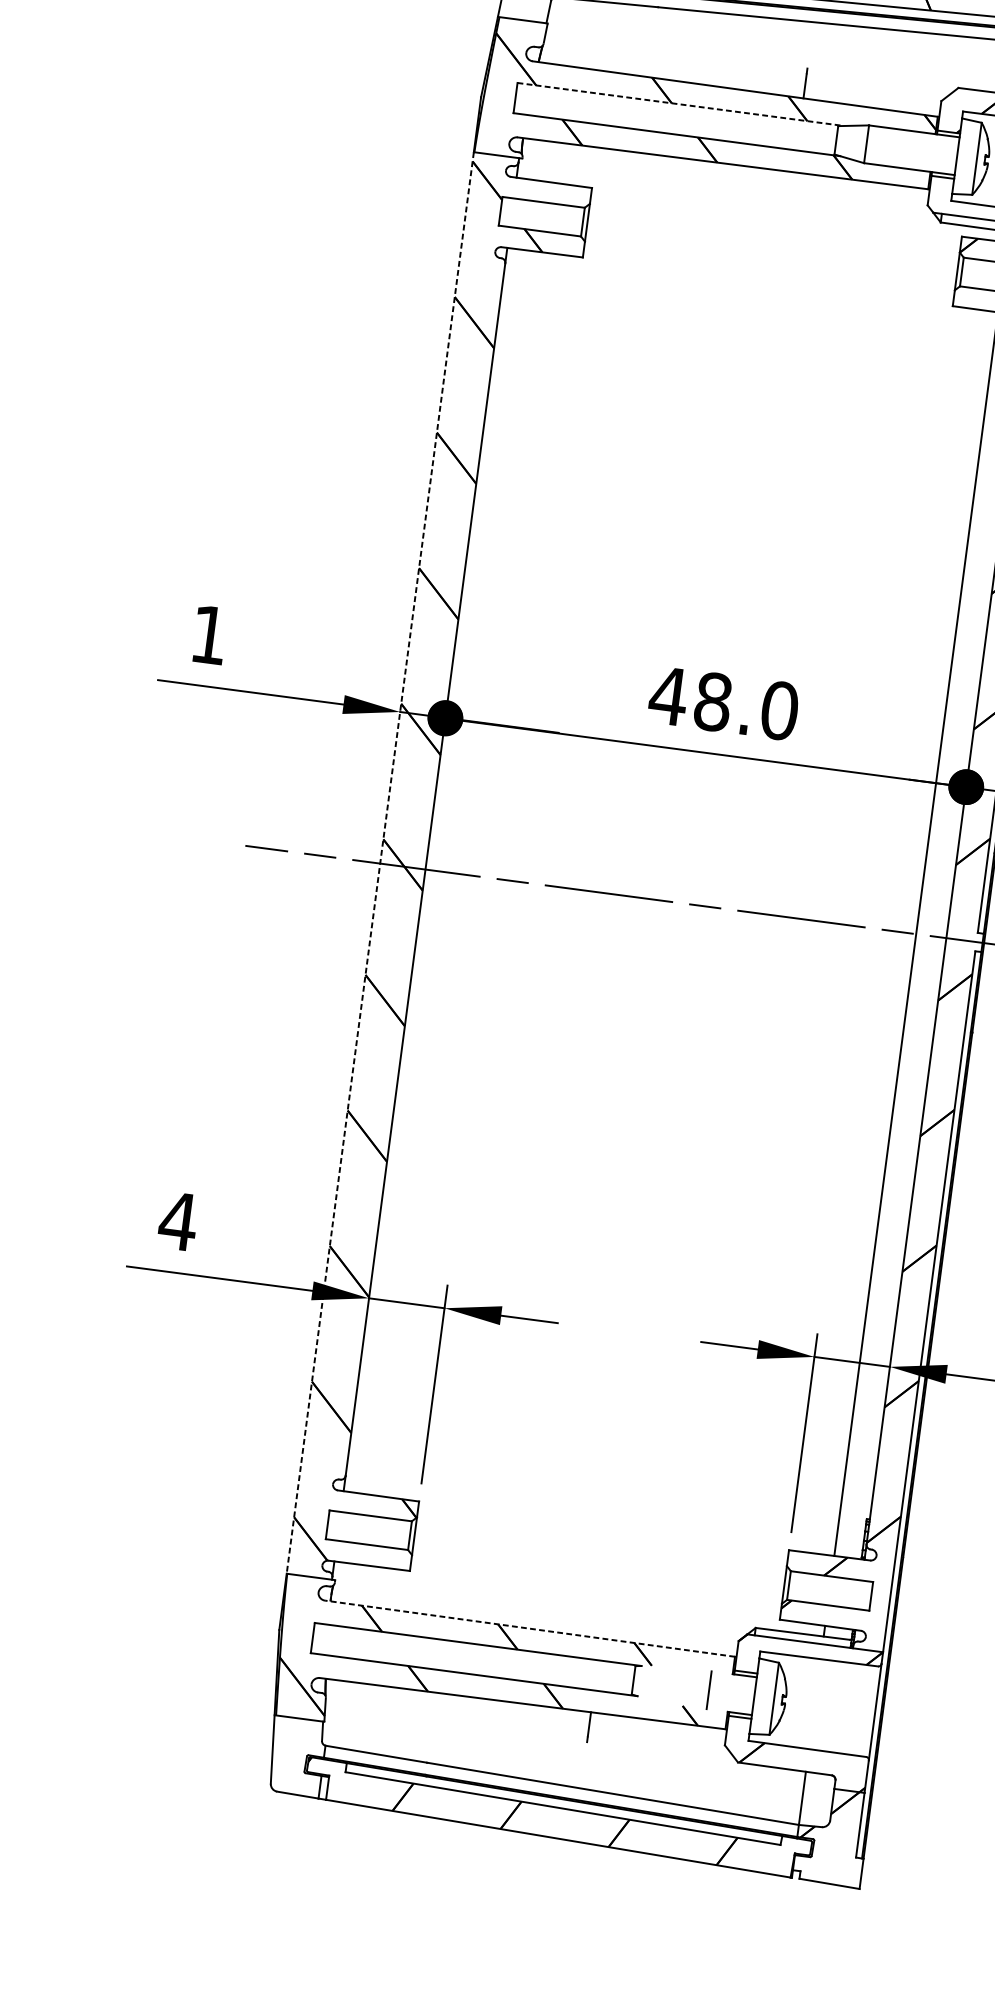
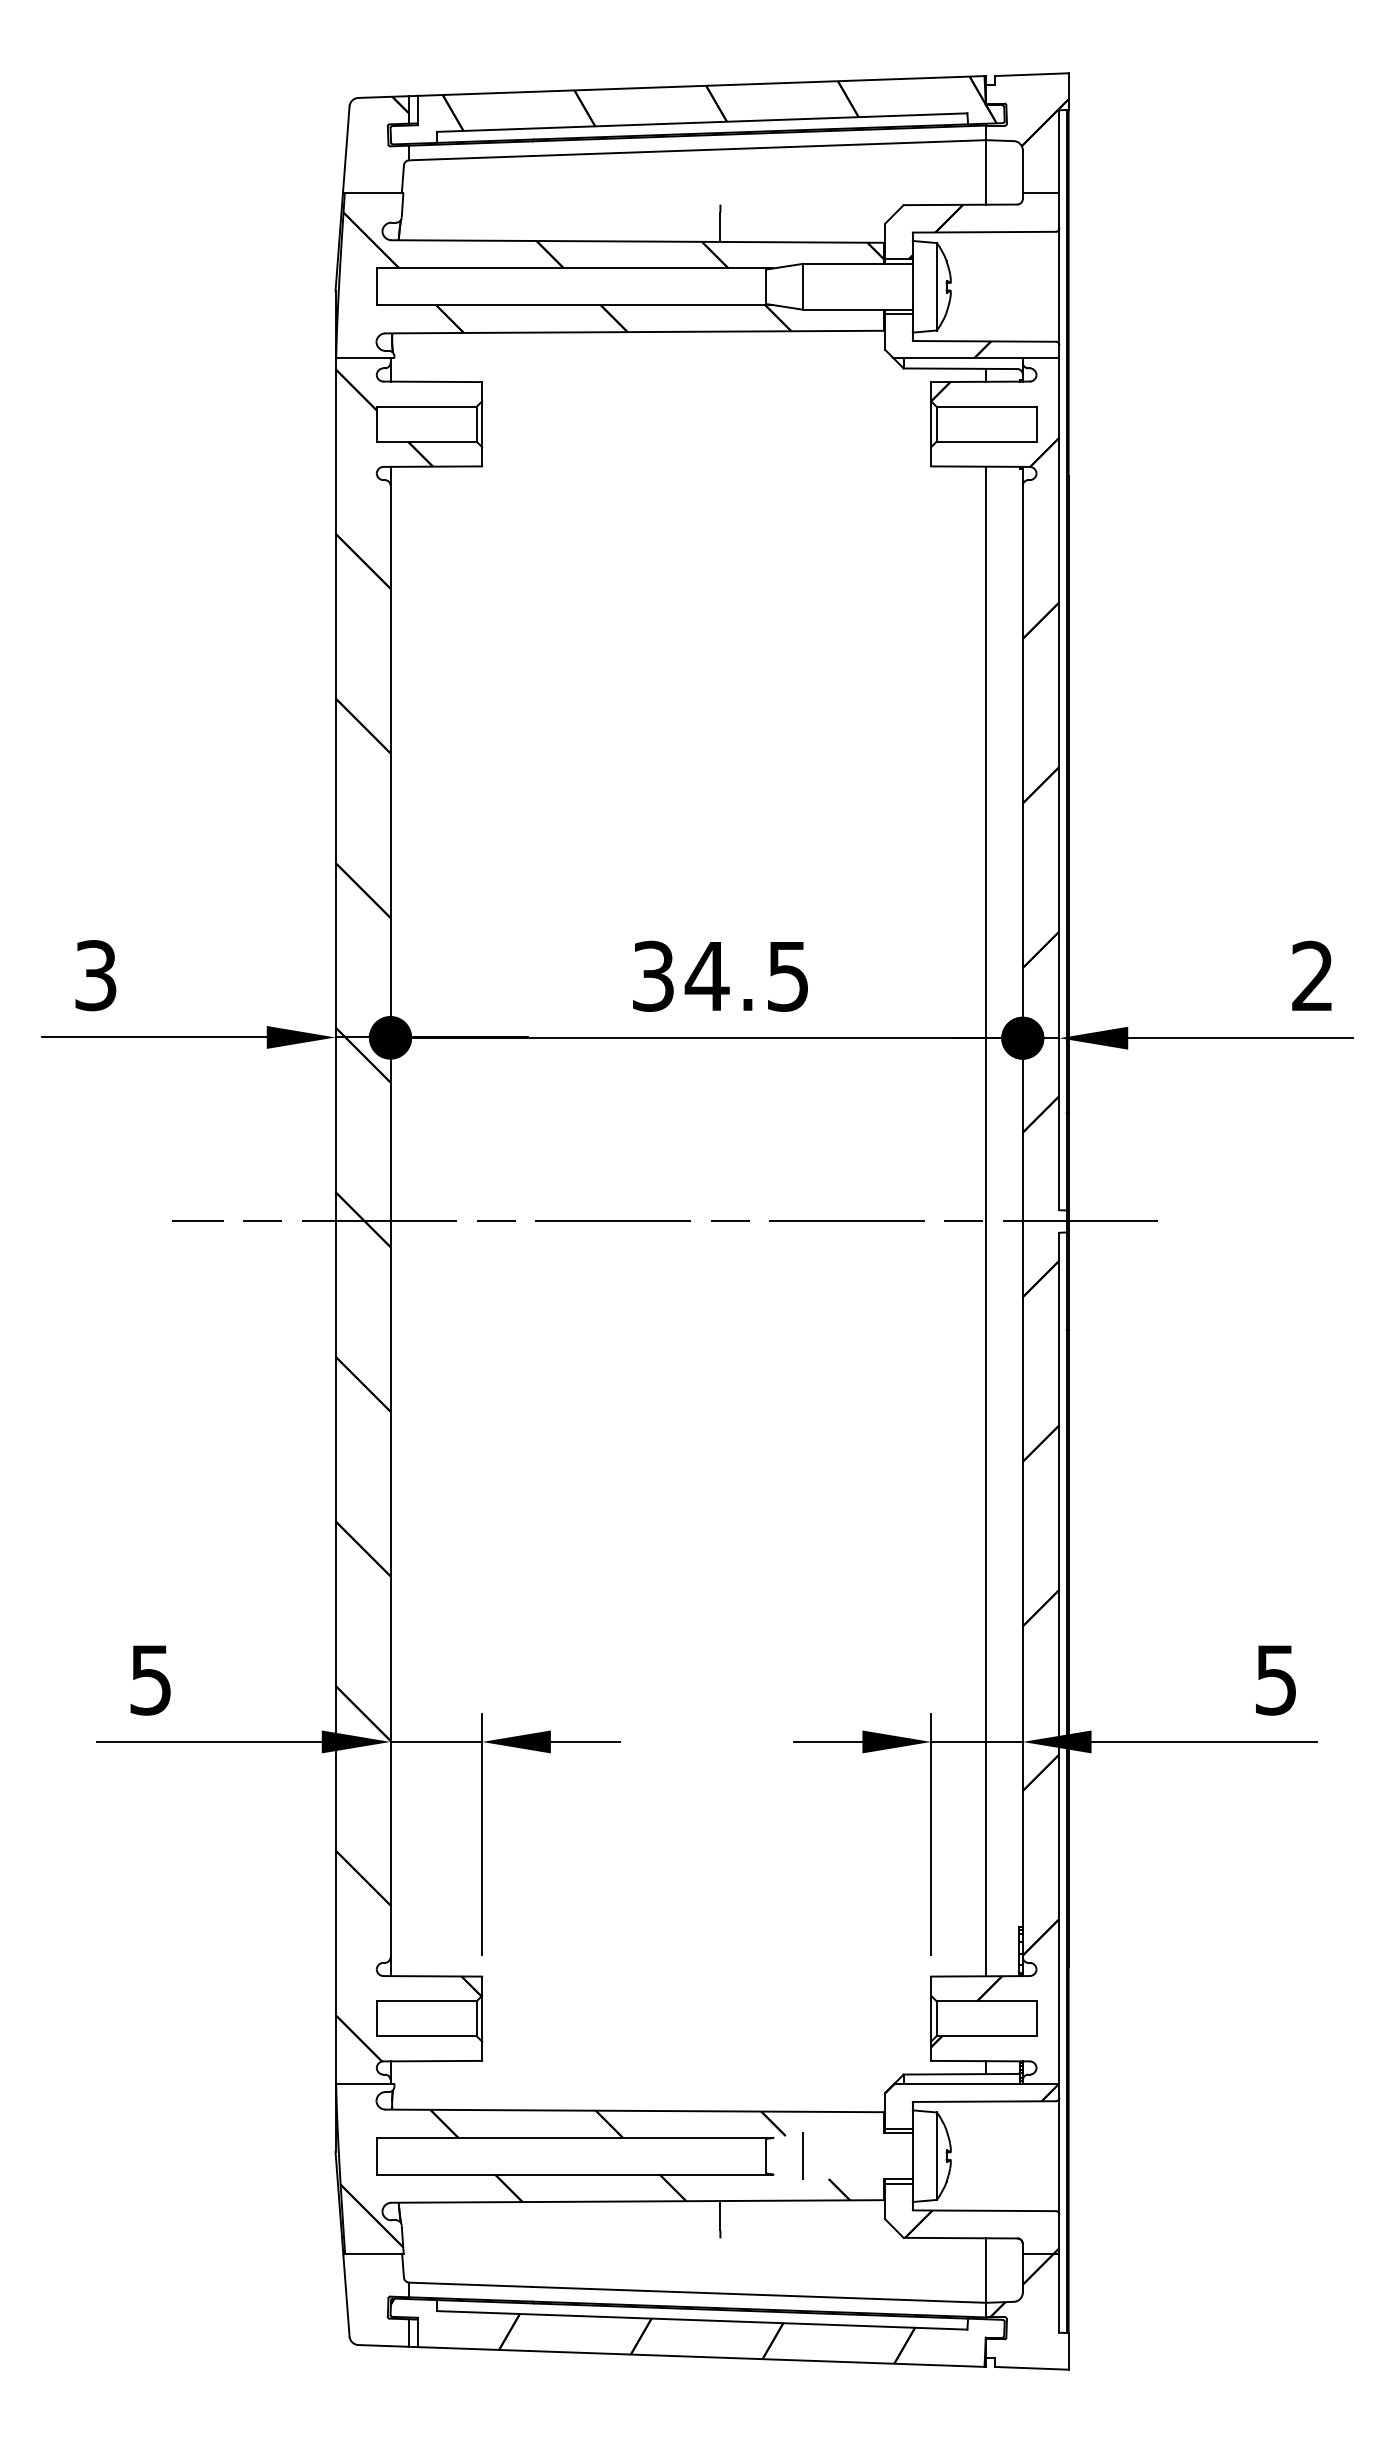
line: (681, 104) -> (575, 268), dashed -> solid
text: (209, 634) -> (95, 975), 1 -> 3
text: (723, 702) -> (719, 975), 48.0 -> 34.5
line: (380, 862) -> (335, 1220), dashed -> solid
text: (178, 1221) -> (150, 1680), 4 -> 5
line: (530, 1628) -> (634, 2110), dashed -> solid
line: (708, 1689) -> (802, 2155), moved

